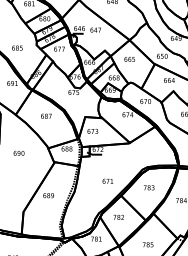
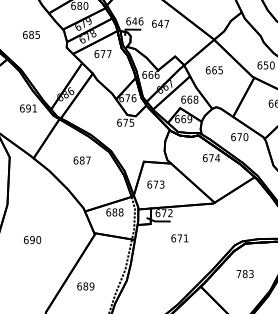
text: (17, 47) -> (31, 33), moved
text: (18, 152) -> (31, 238), moved
text: (107, 180) -> (179, 237), moved

